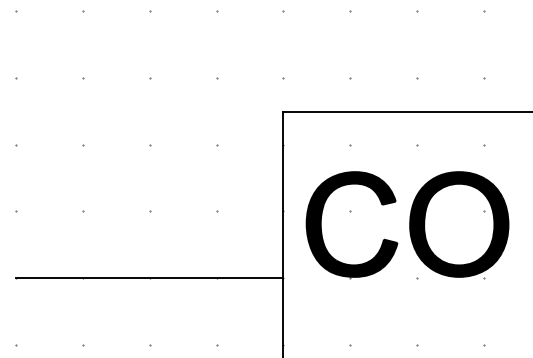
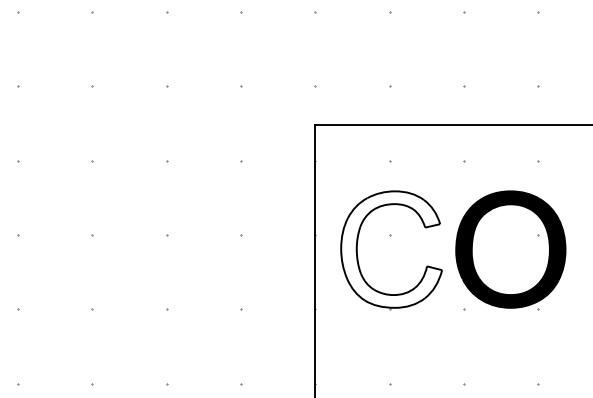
fill: (351, 224) -> (391, 249), removed
line: (149, 278) -> (166, 309), removed

